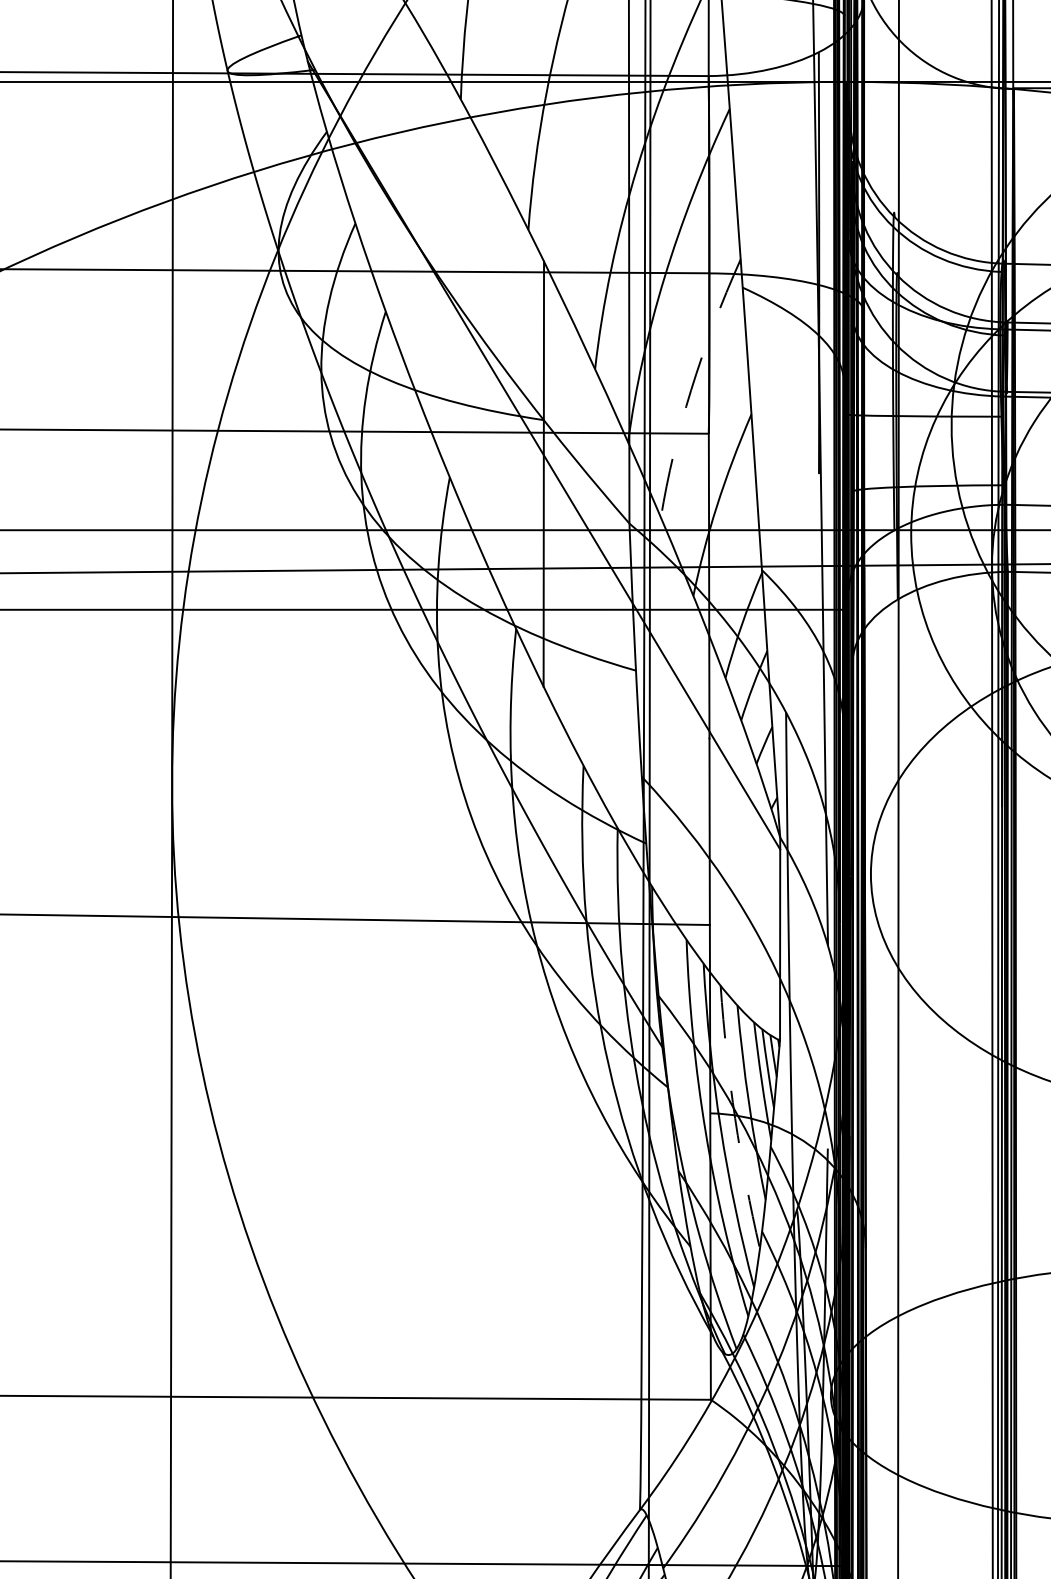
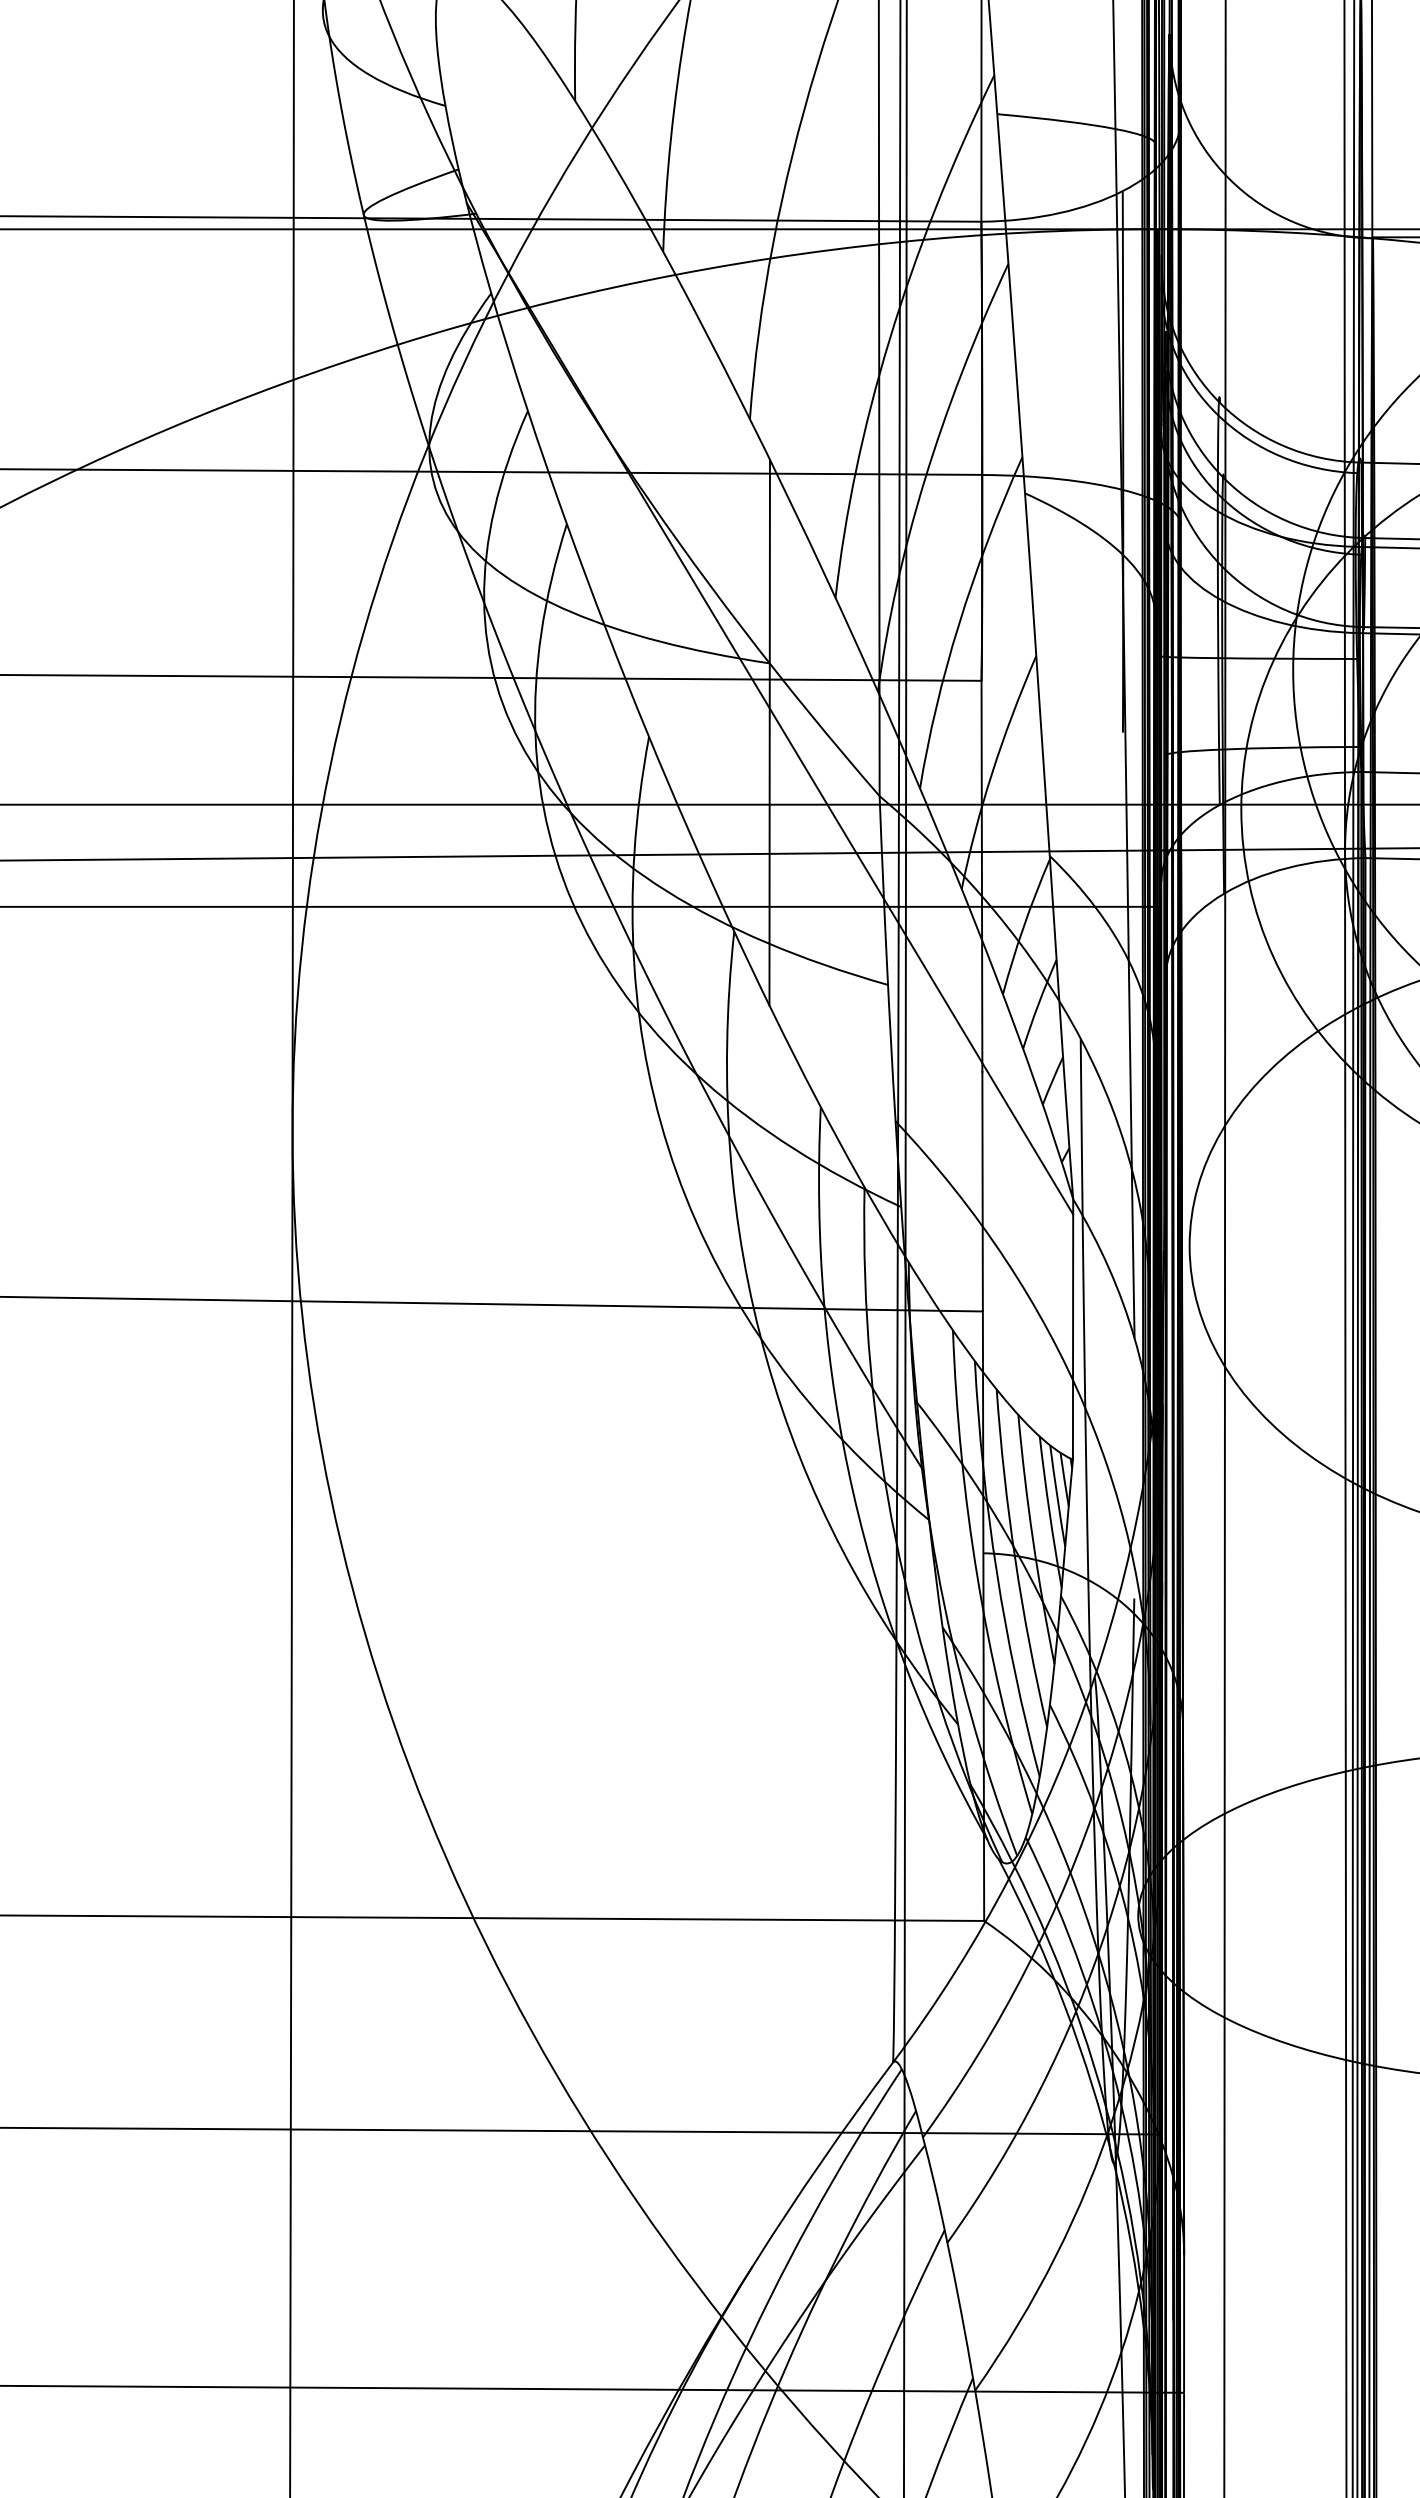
arc: (692, 387) -> (960, 621), dashed -> solid
arc: (735, 1118) -> (1015, 1560), dashed -> solid

